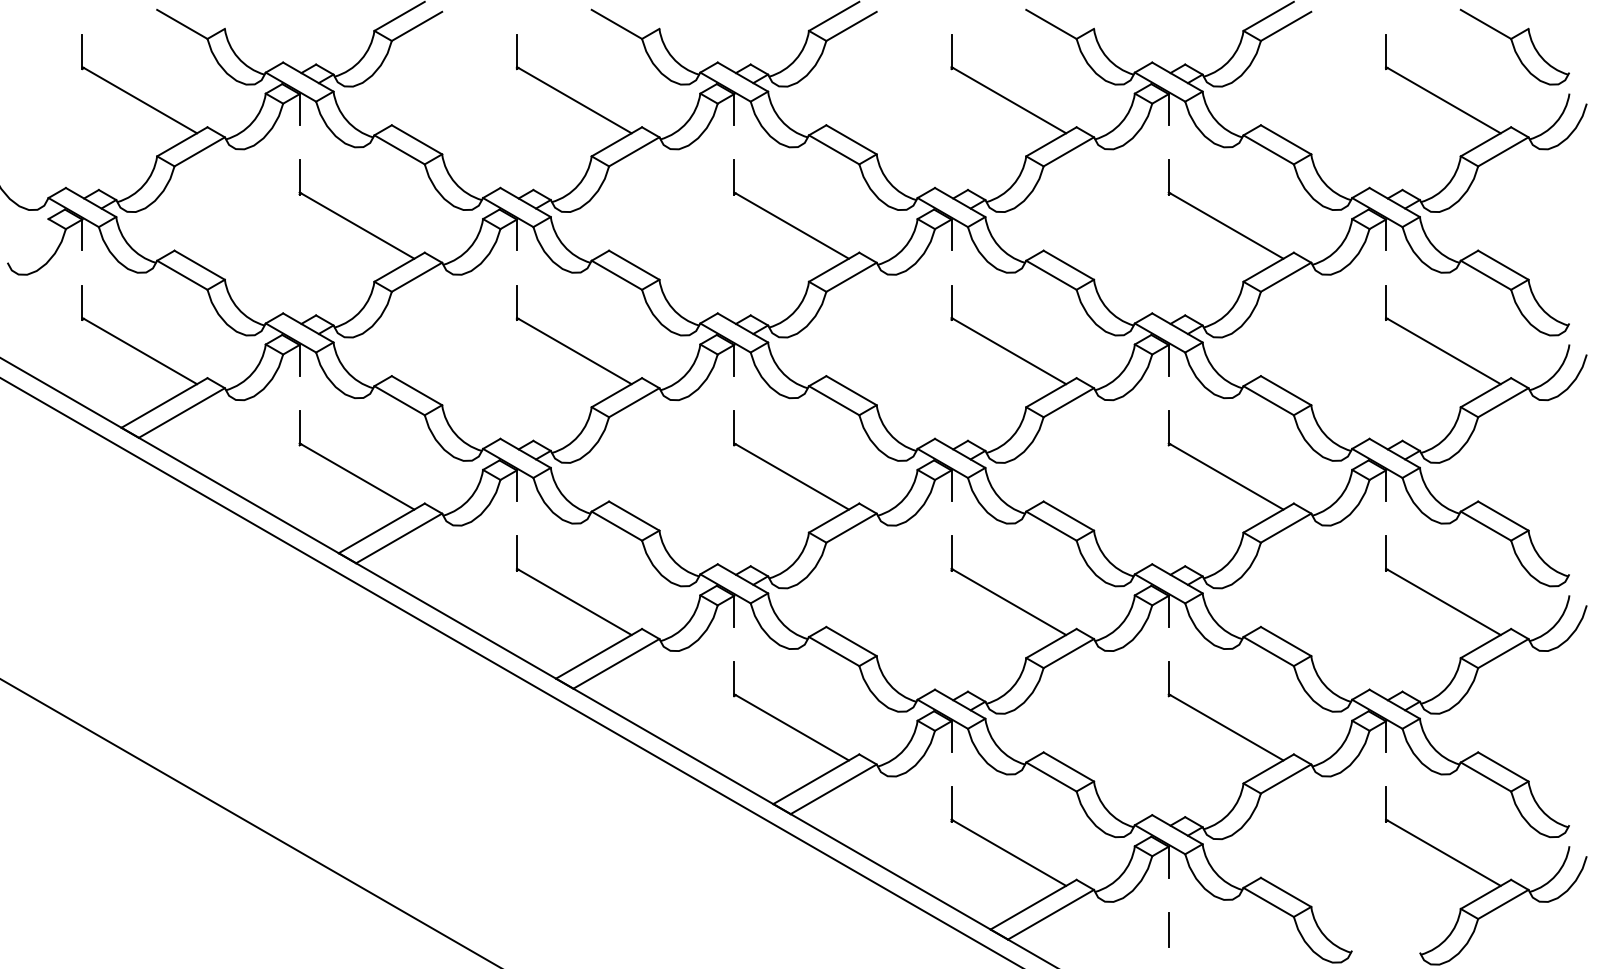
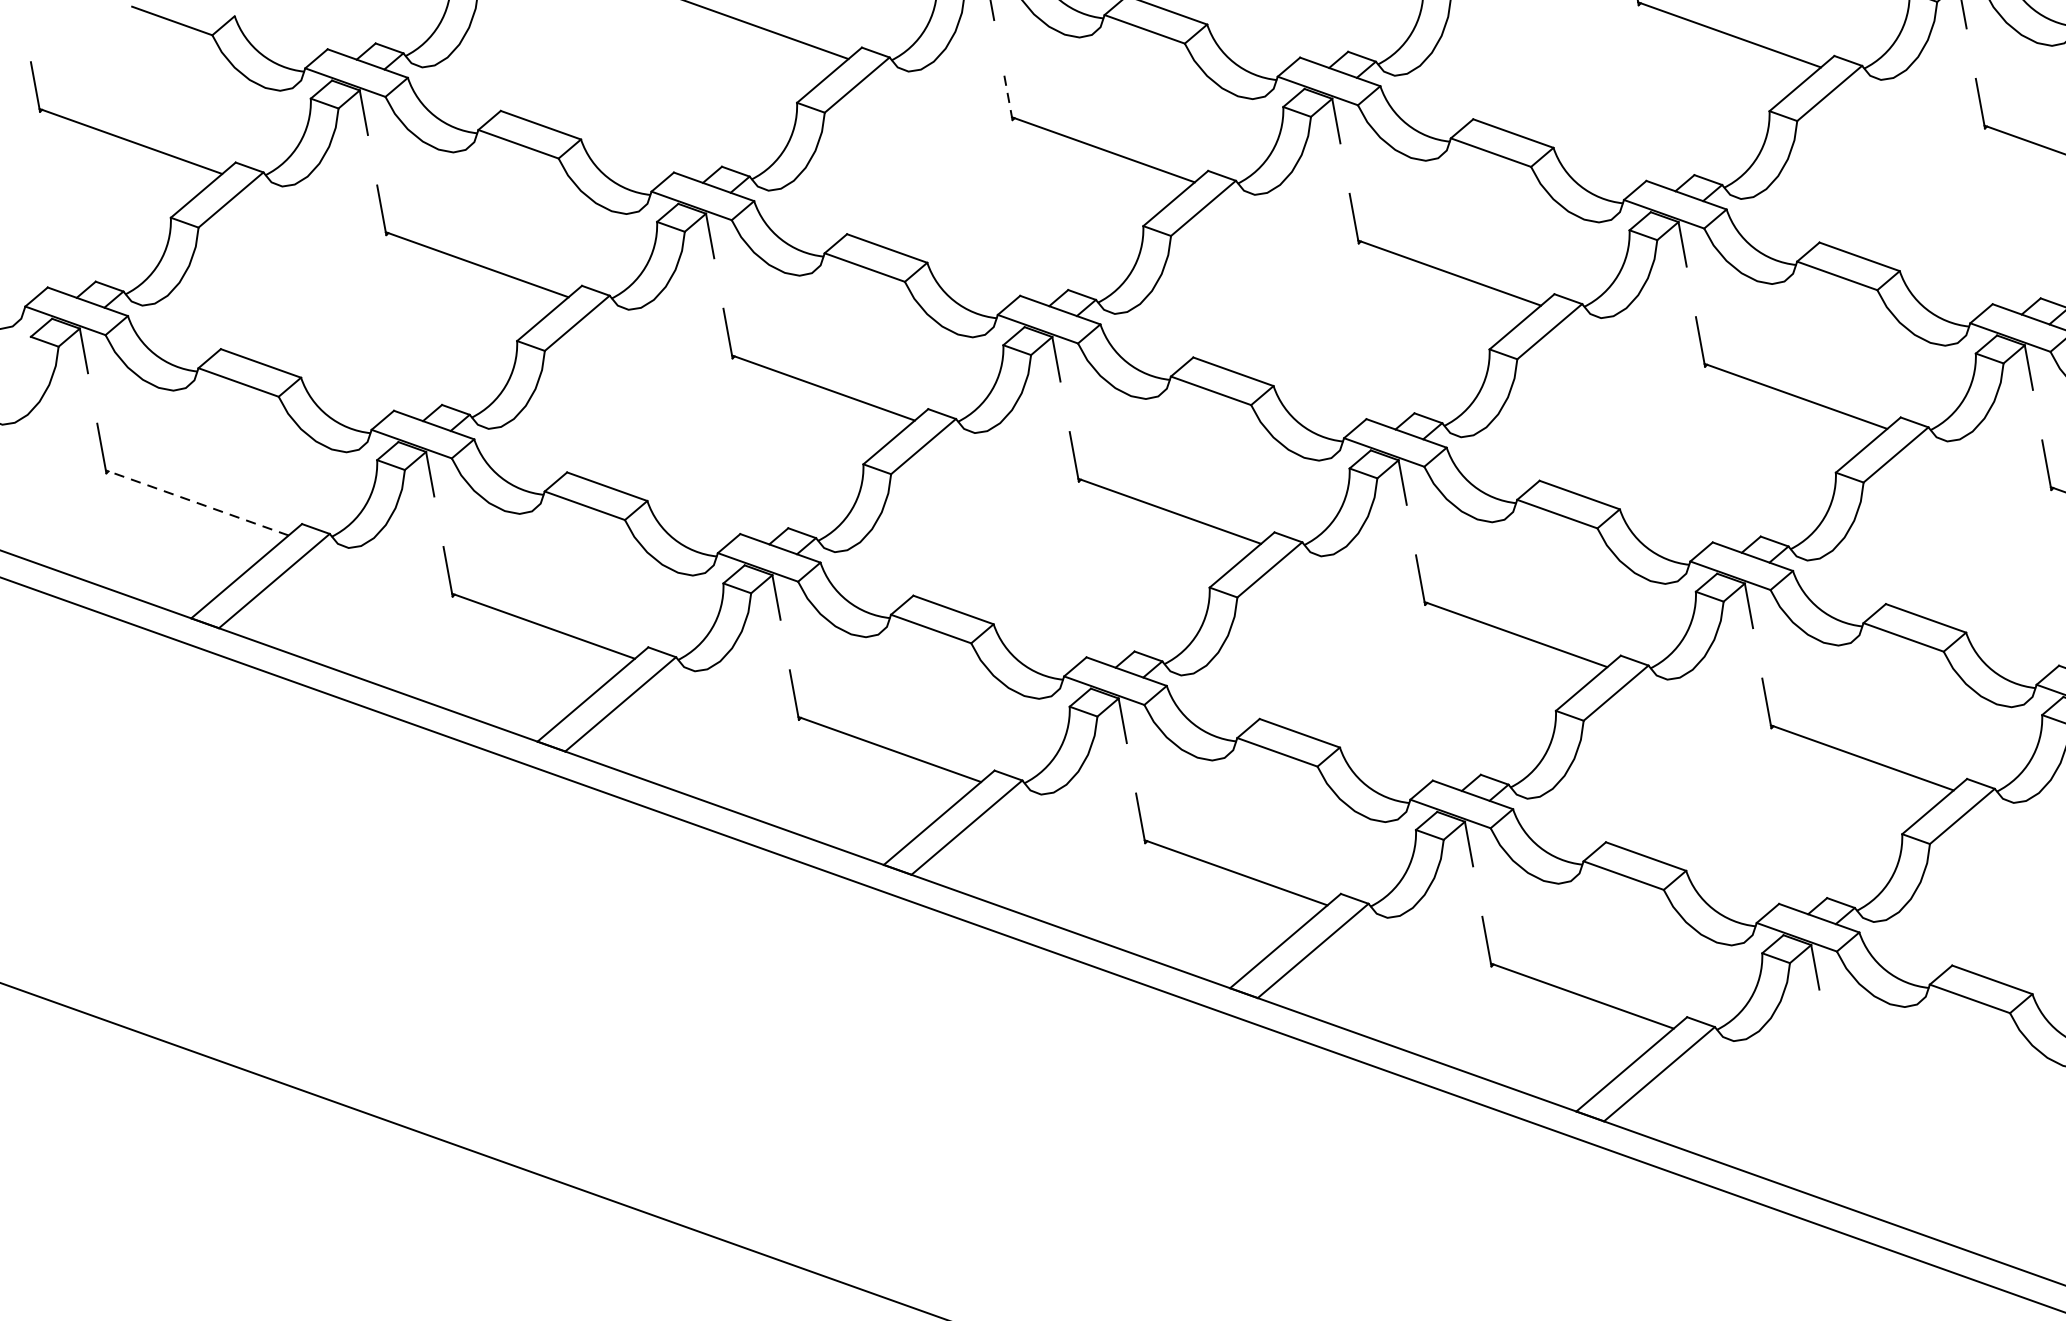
line: (734, 176) -> (1008, 94), solid -> dashed
line: (139, 350) -> (196, 502), solid -> dashed
line: (1168, 929) -> (1832, 1064), removed

